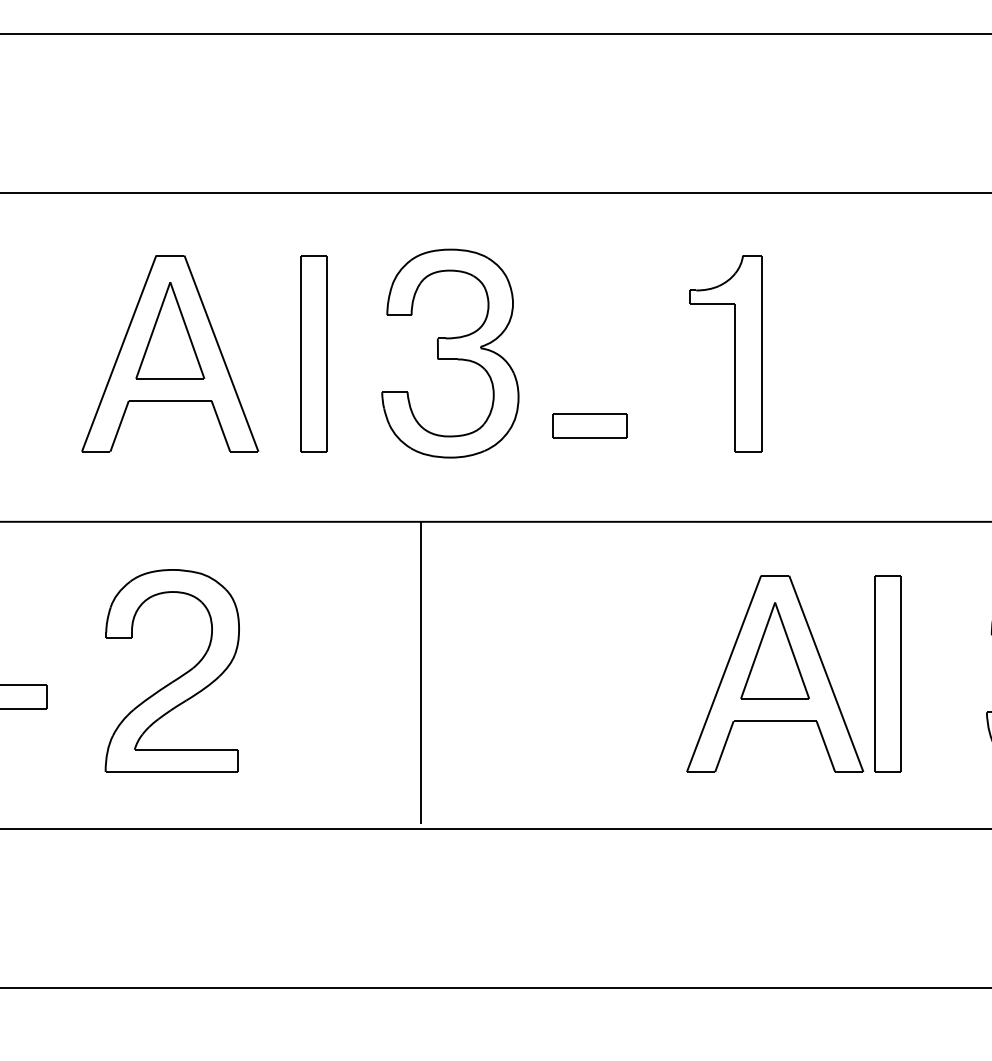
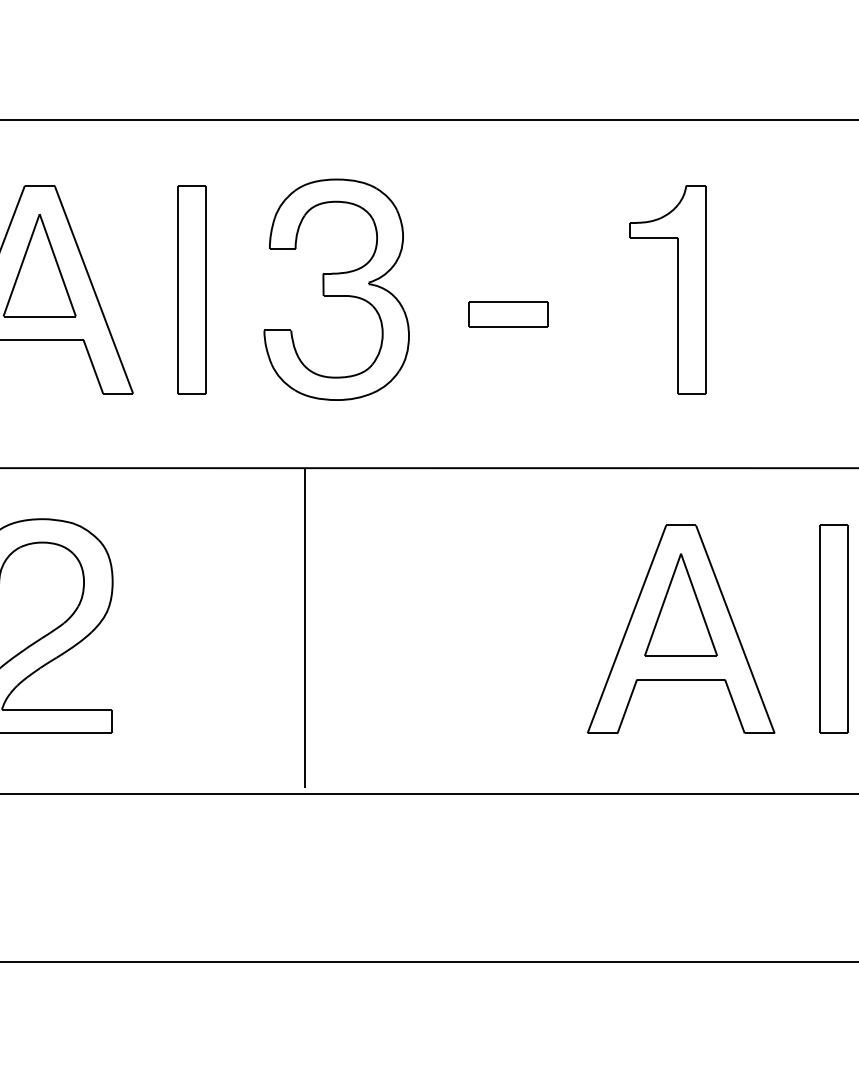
part: (734, 353) -> (677, 289), moved
part: (589, 425) -> (507, 314), moved
part: (887, 673) -> (833, 628), moved

